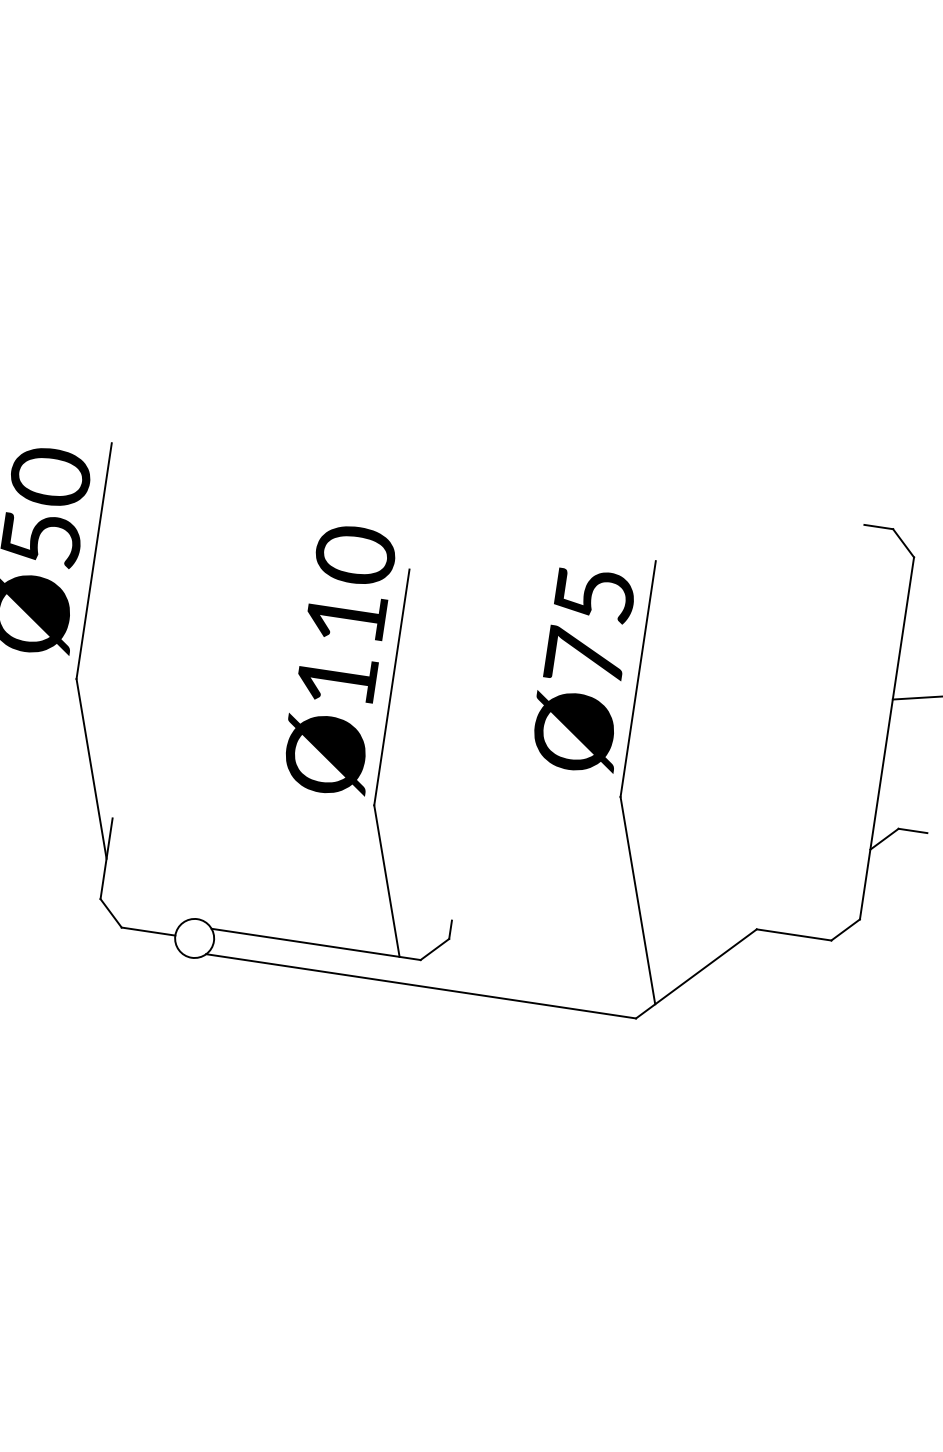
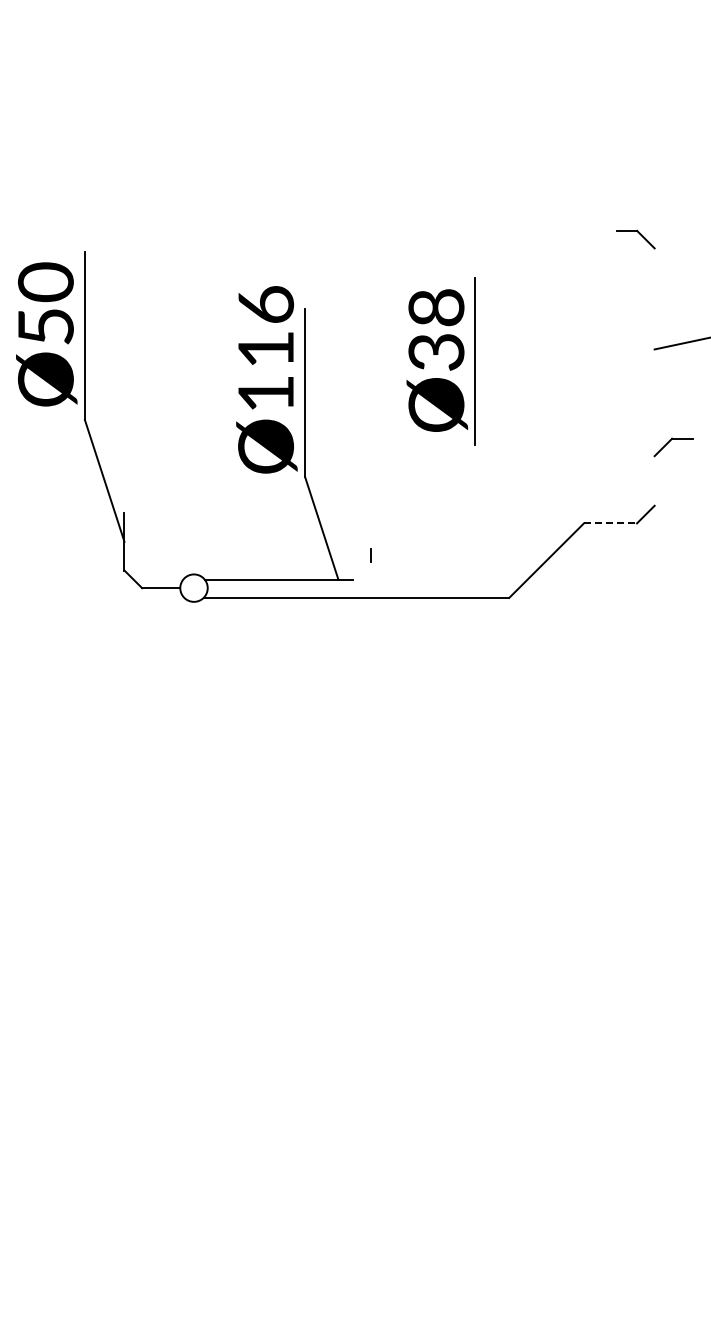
text: (354, 554) -> (265, 304), Ø110 -> Ø116
text: (590, 625) -> (436, 329), Ø75 -> Ø38
line: (886, 737) -> (654, 376), removed
line: (638, 900) -> (498, 515), removed
line: (794, 935) -> (610, 523), solid -> dashed
line: (435, 949) -> (362, 570), removed

